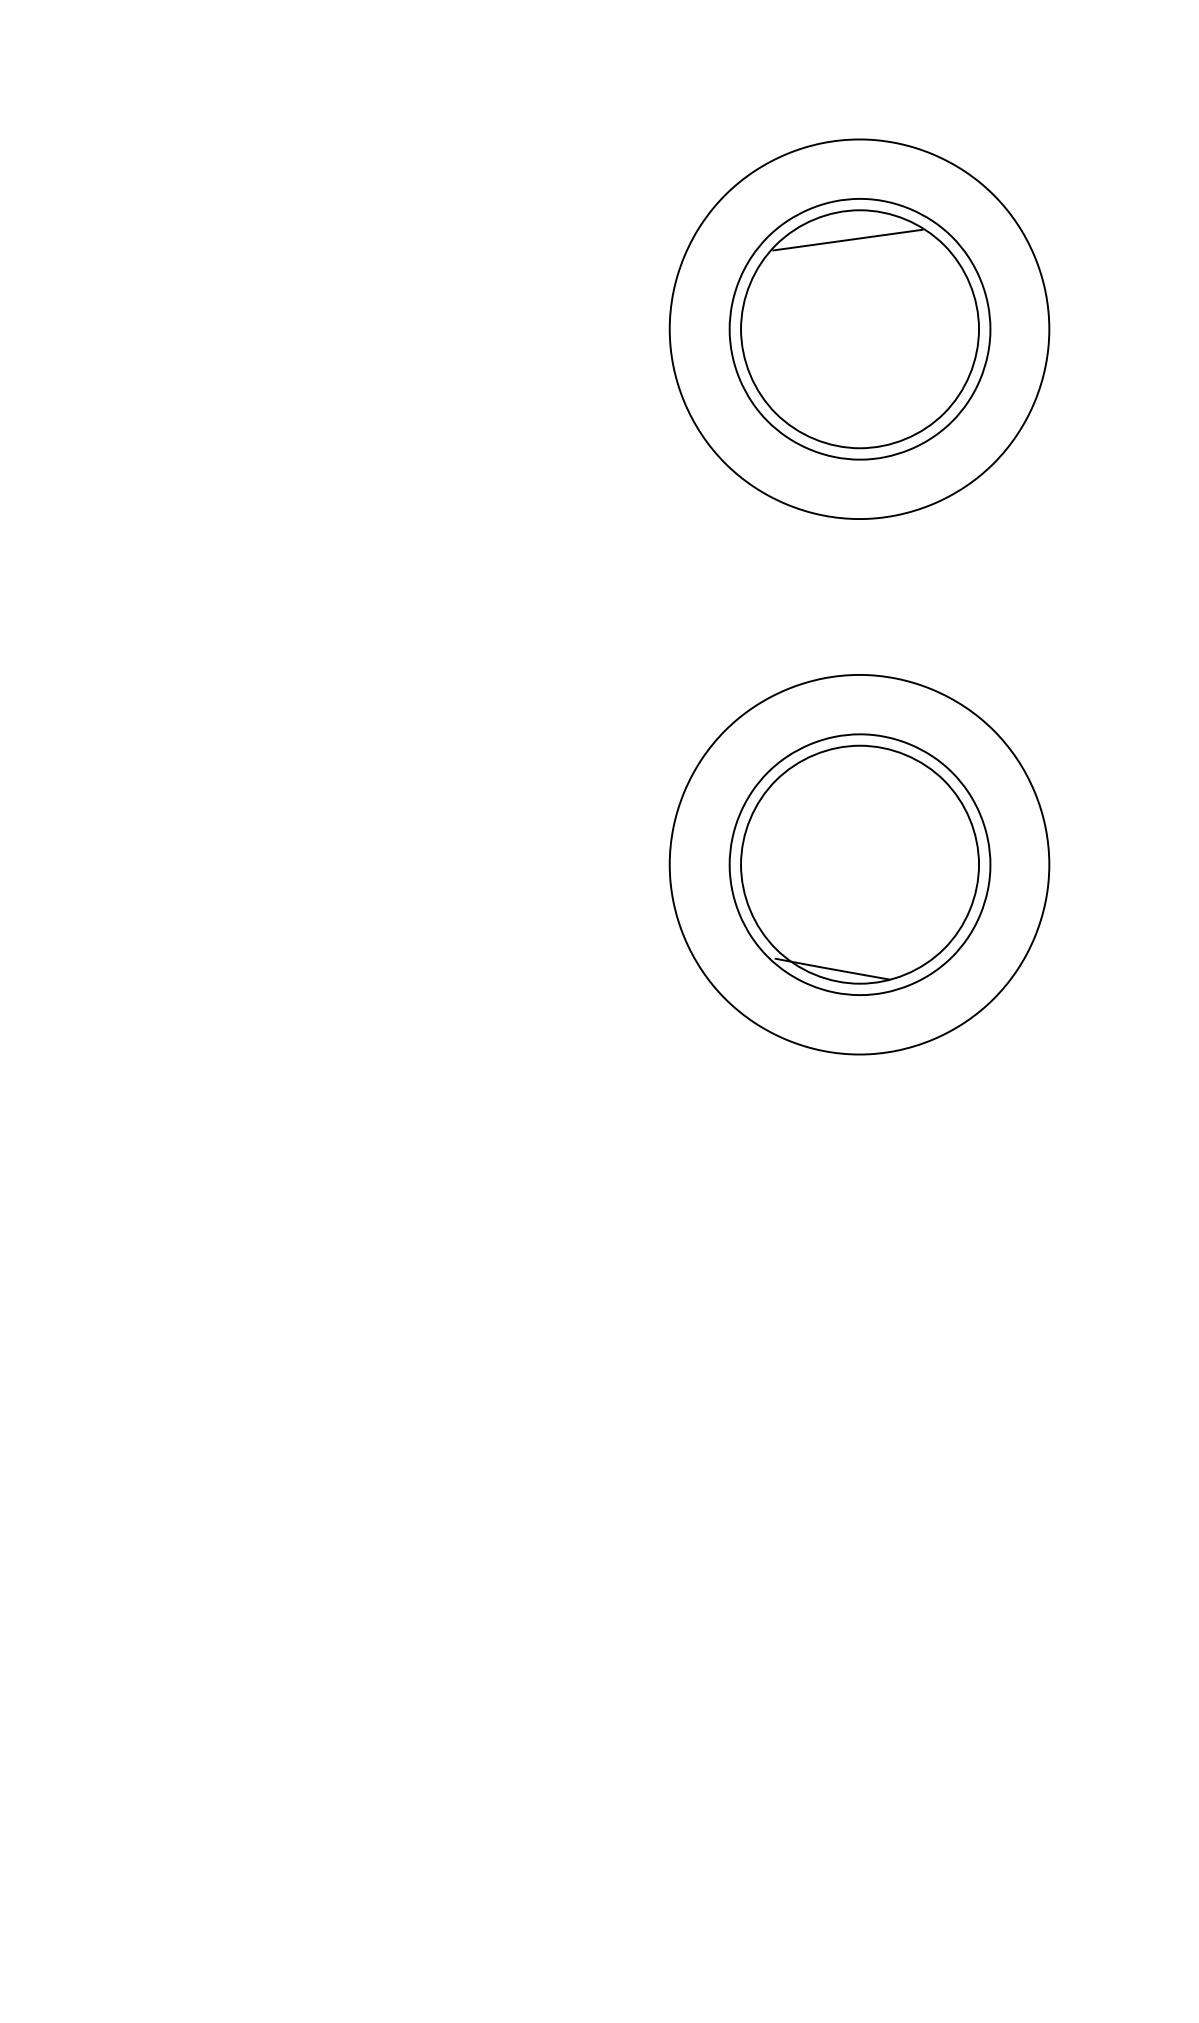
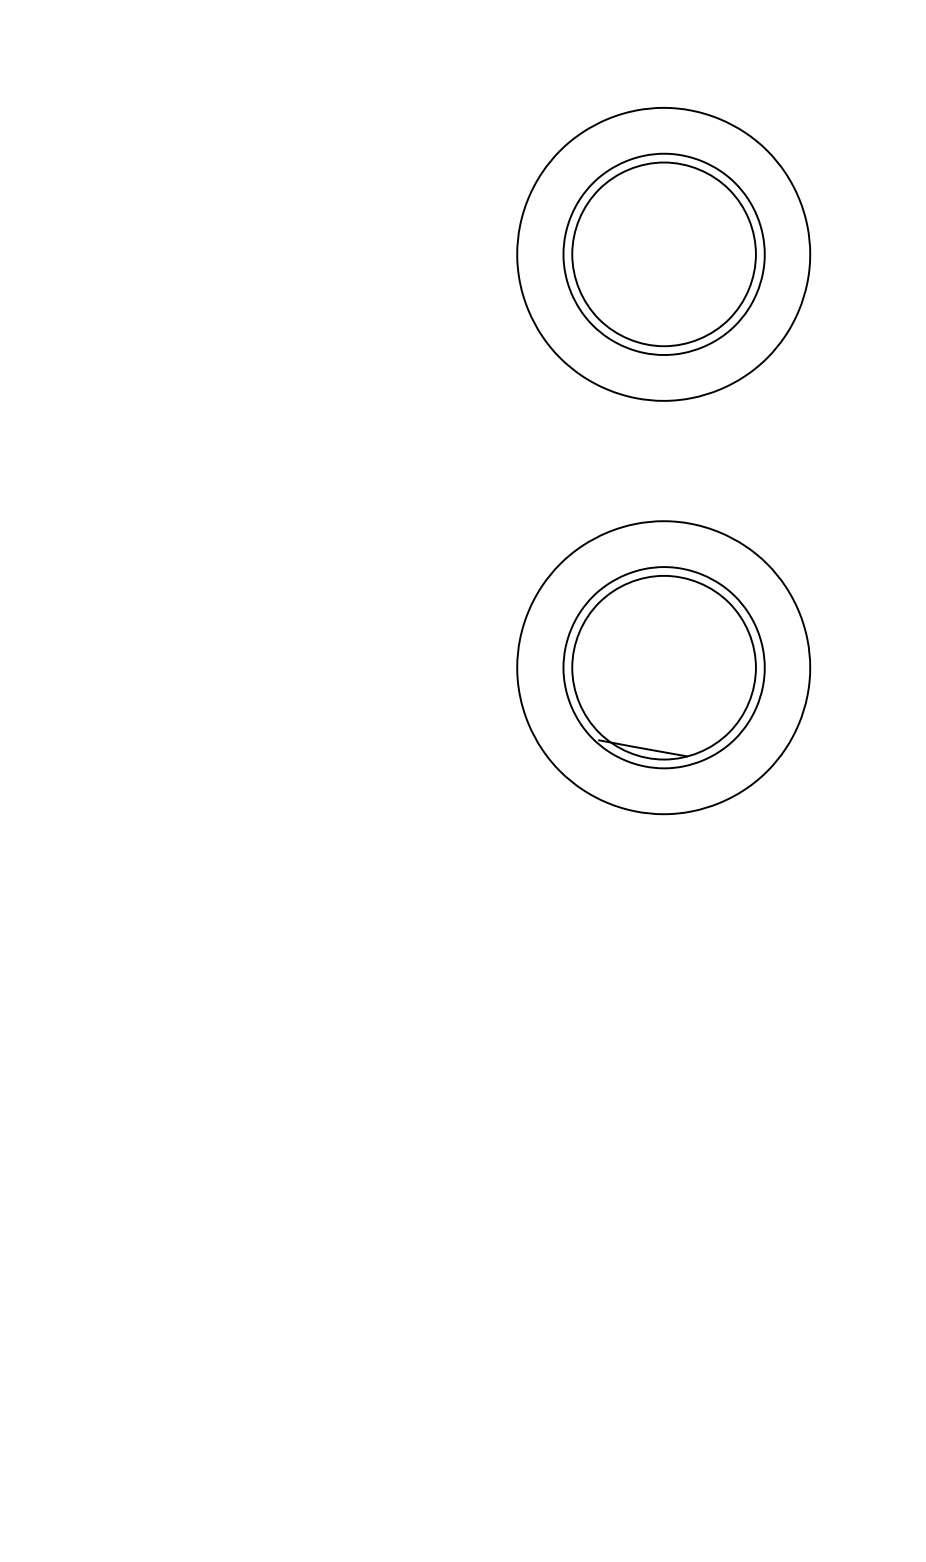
line: (847, 239) -> (654, 185), removed

